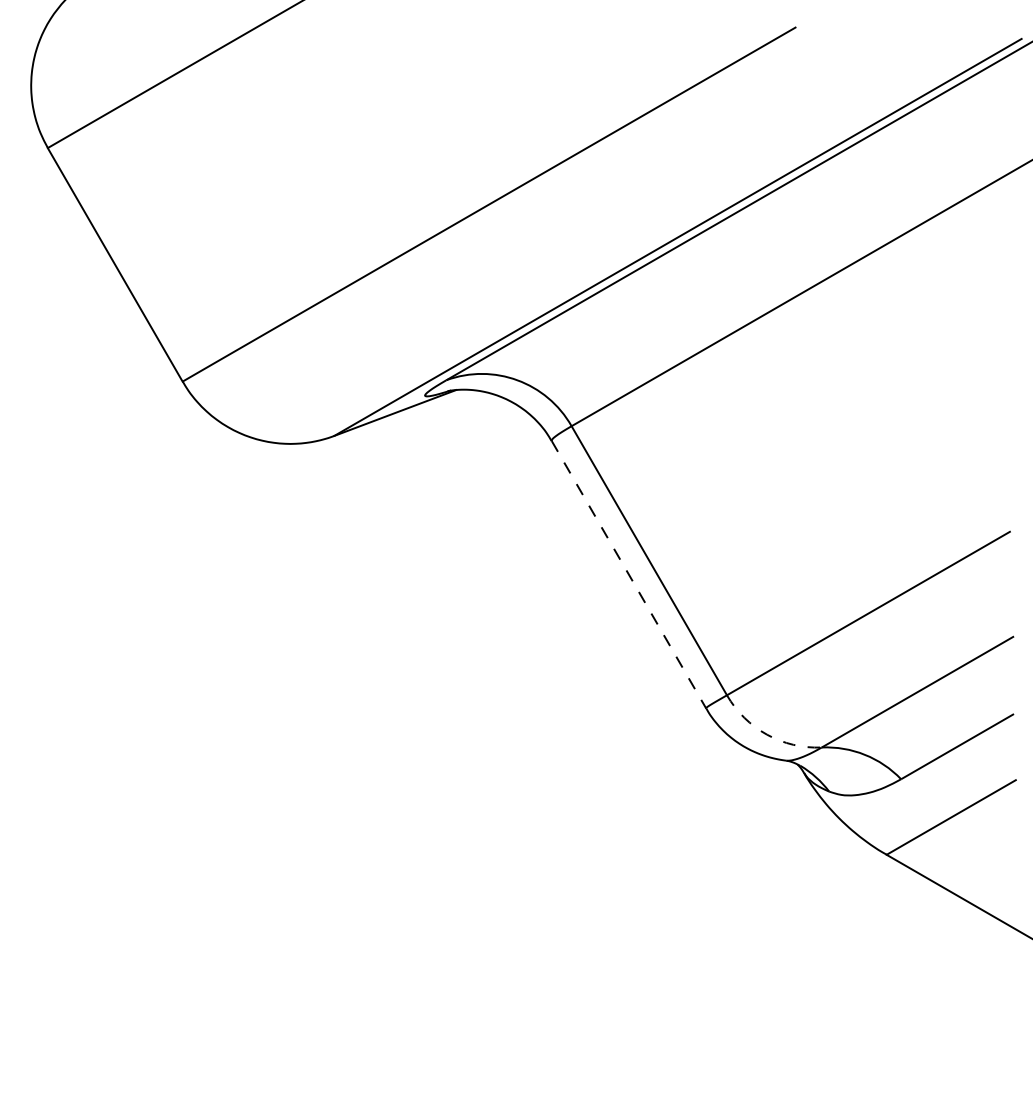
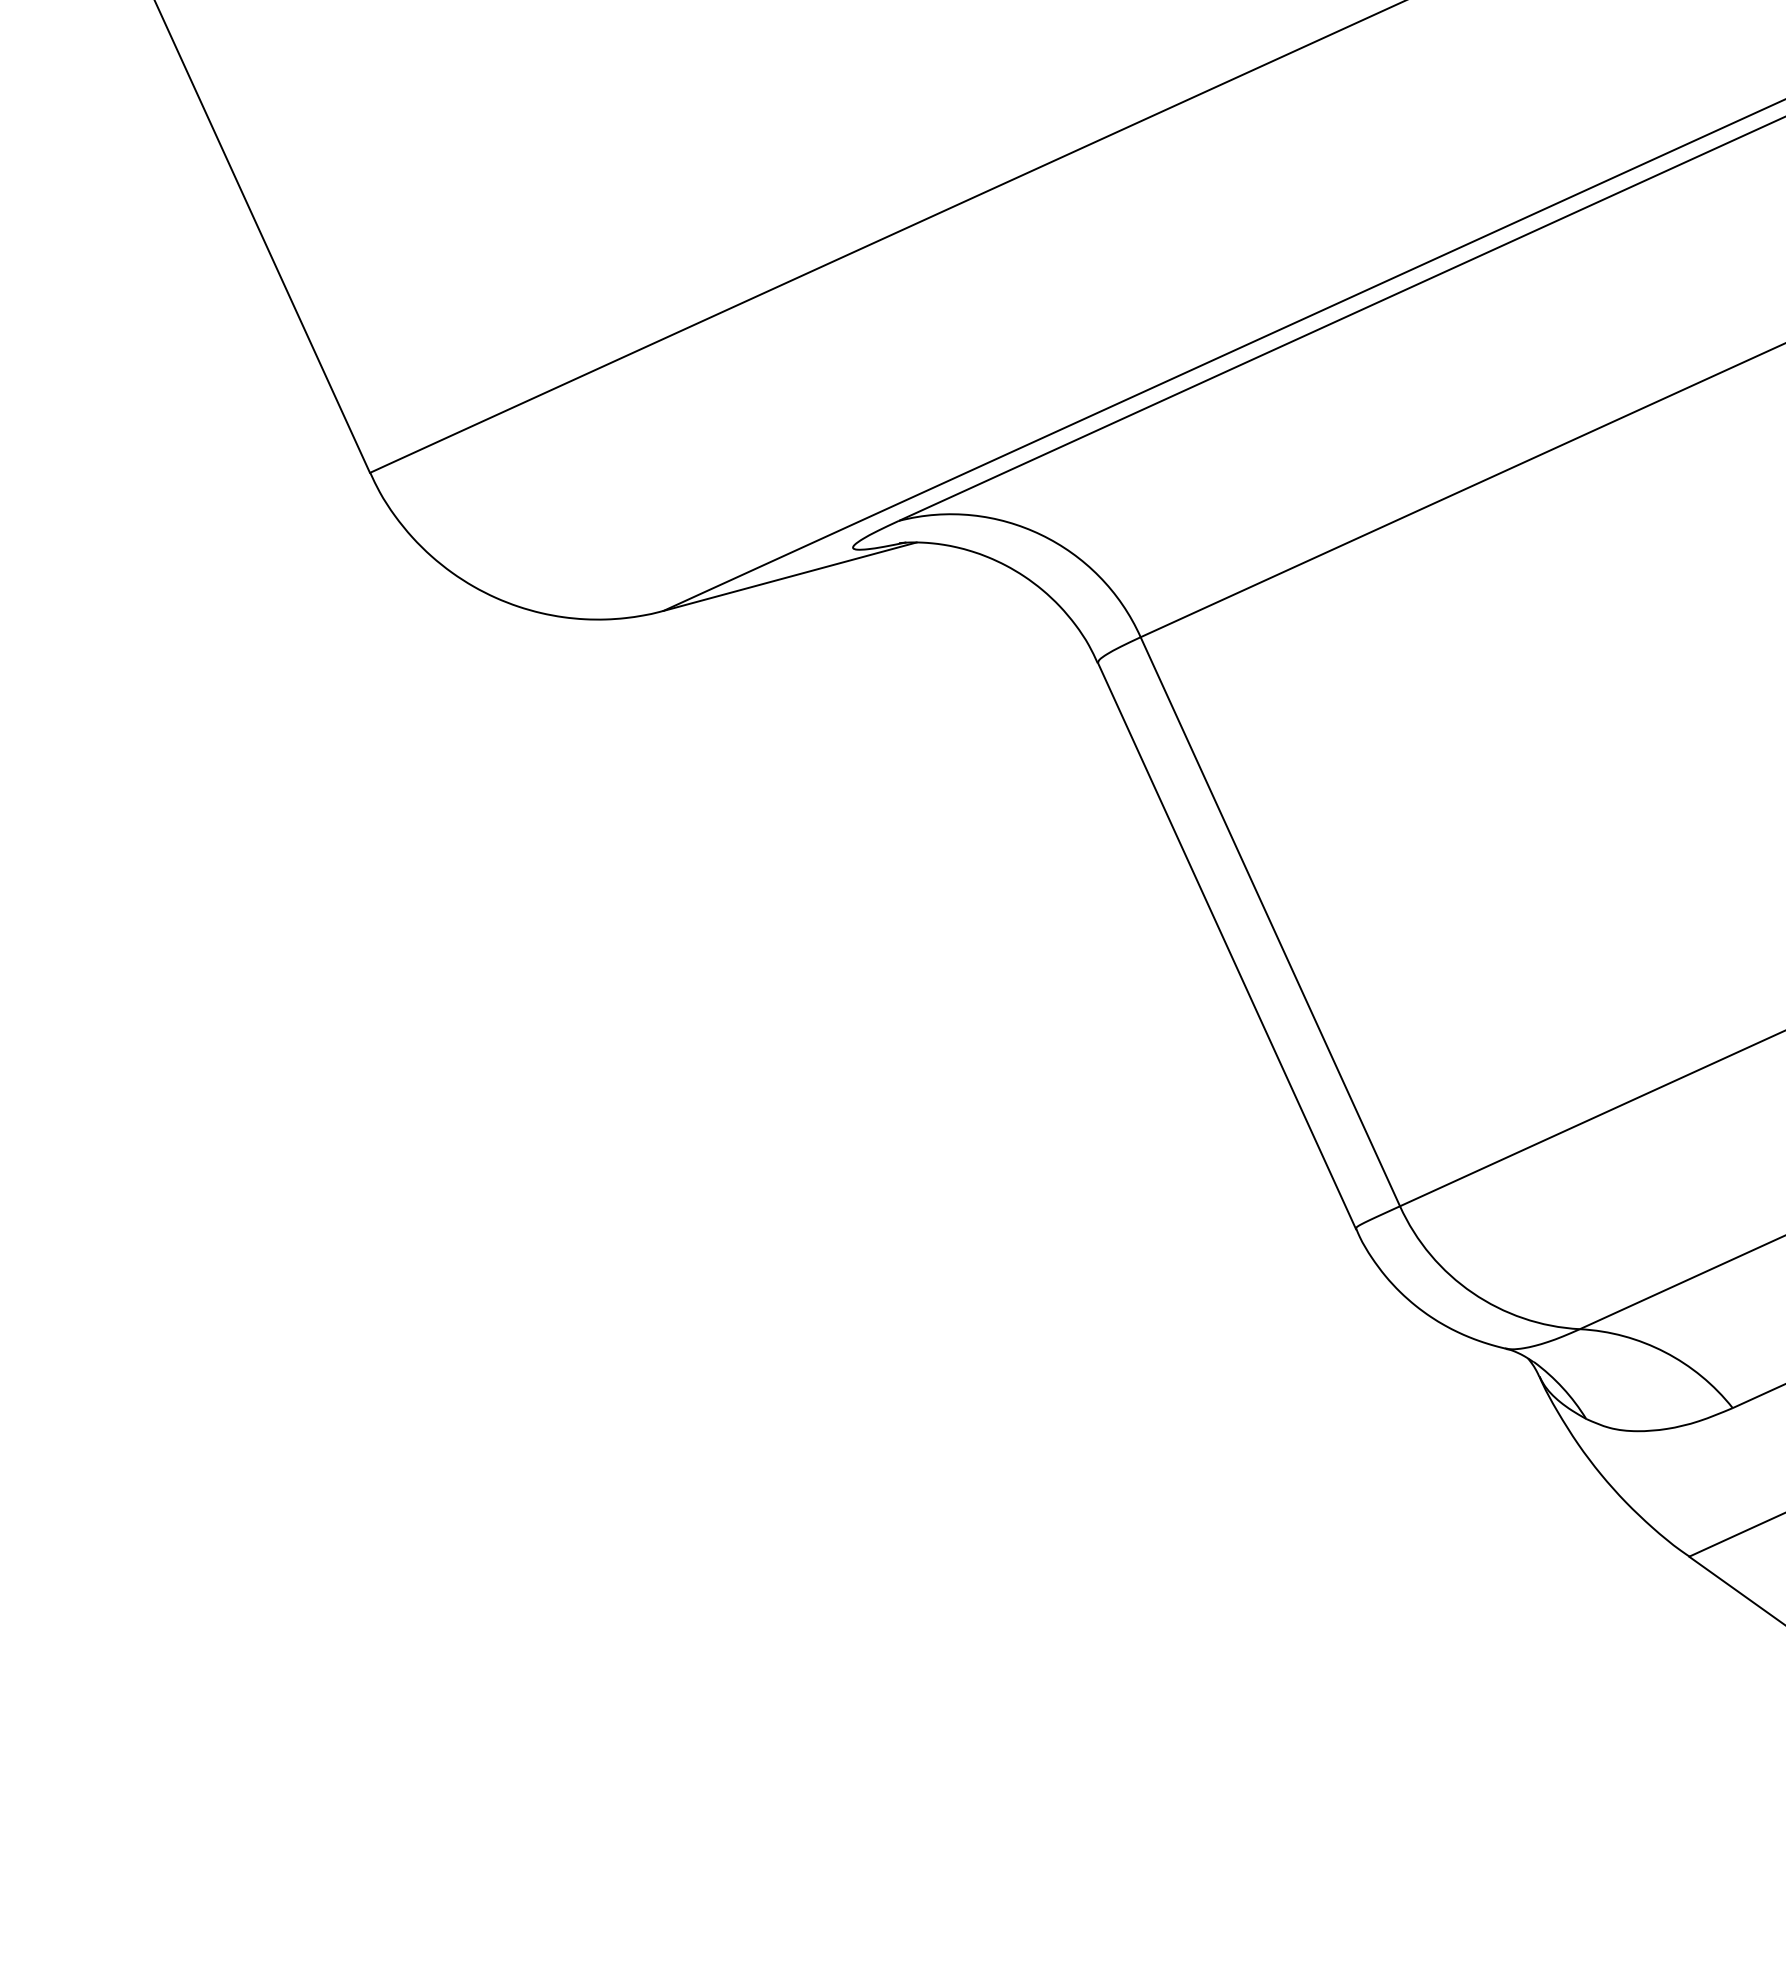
line: (629, 574) -> (1228, 945), dashed -> solid
arc: (767, 734) -> (1473, 1292), dashed -> solid

